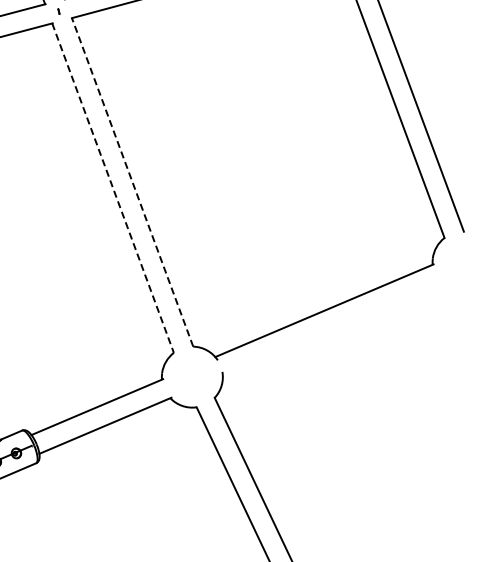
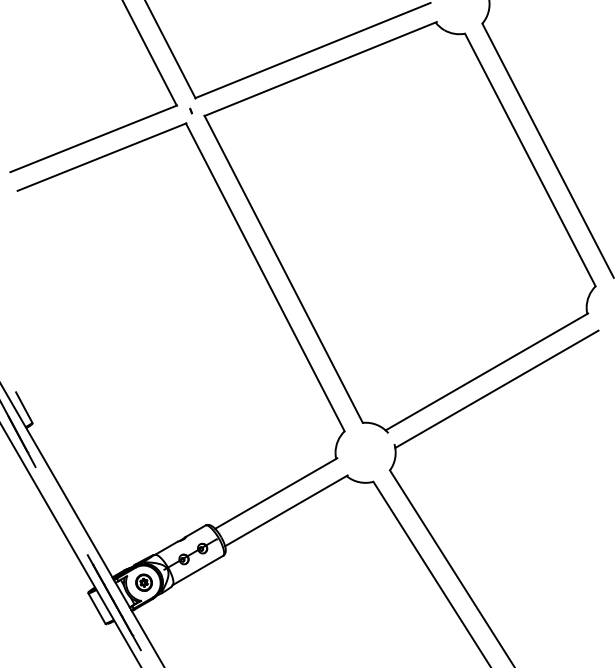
line: (132, 182) -> (283, 269), dashed -> solid
line: (113, 188) -> (265, 277), dashed -> solid
line: (331, 329) -> (496, 389), added

